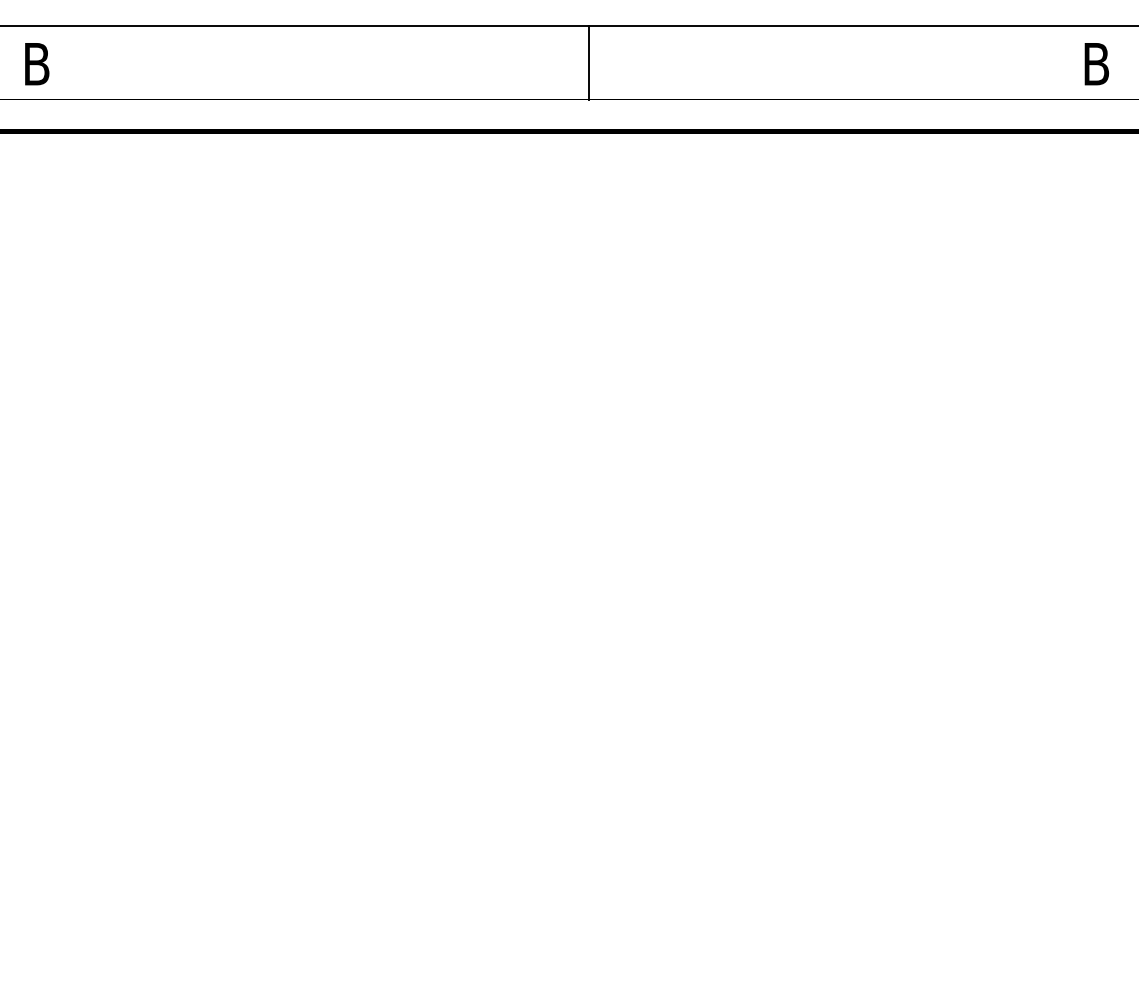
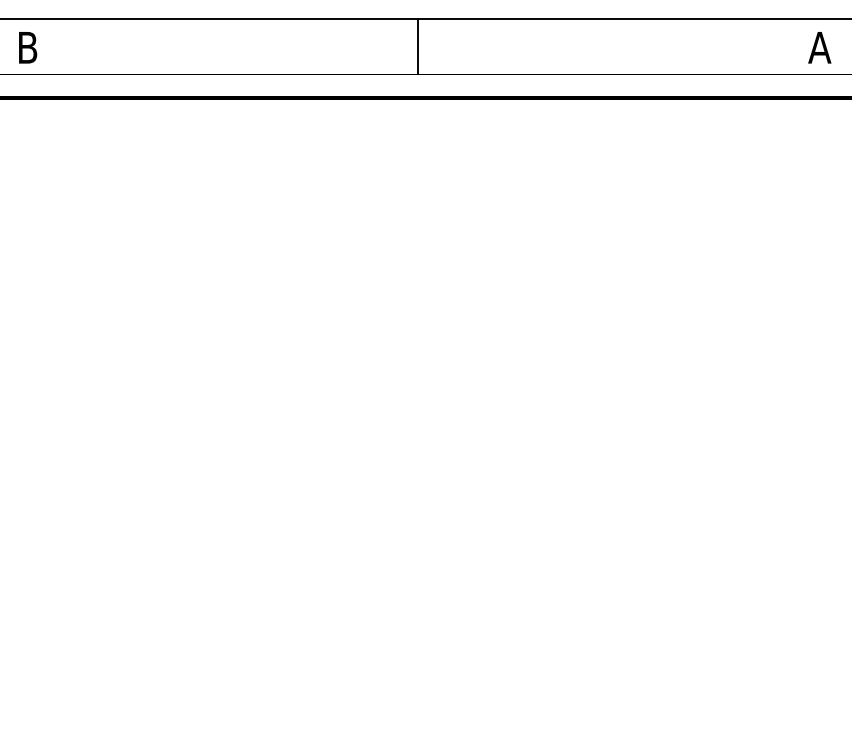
line: (589, 62) -> (418, 46), moved
text: (1095, 64) -> (819, 48), B -> A

